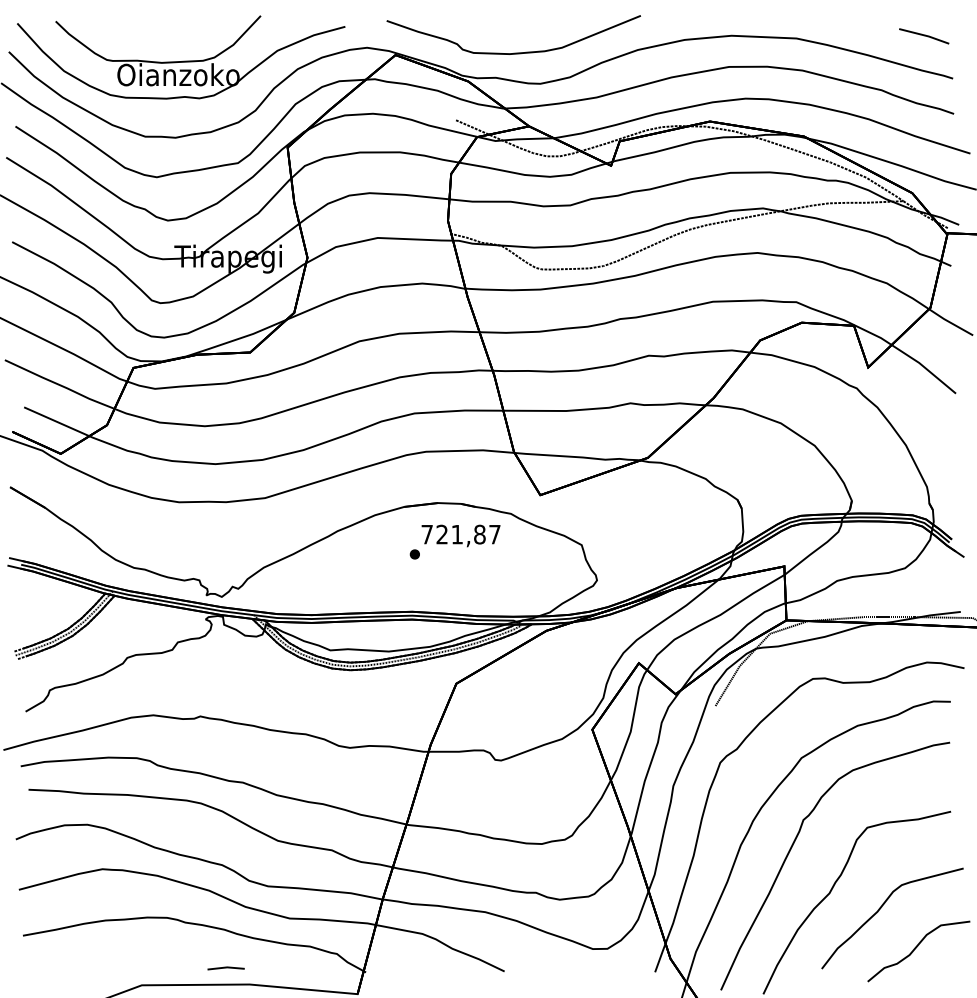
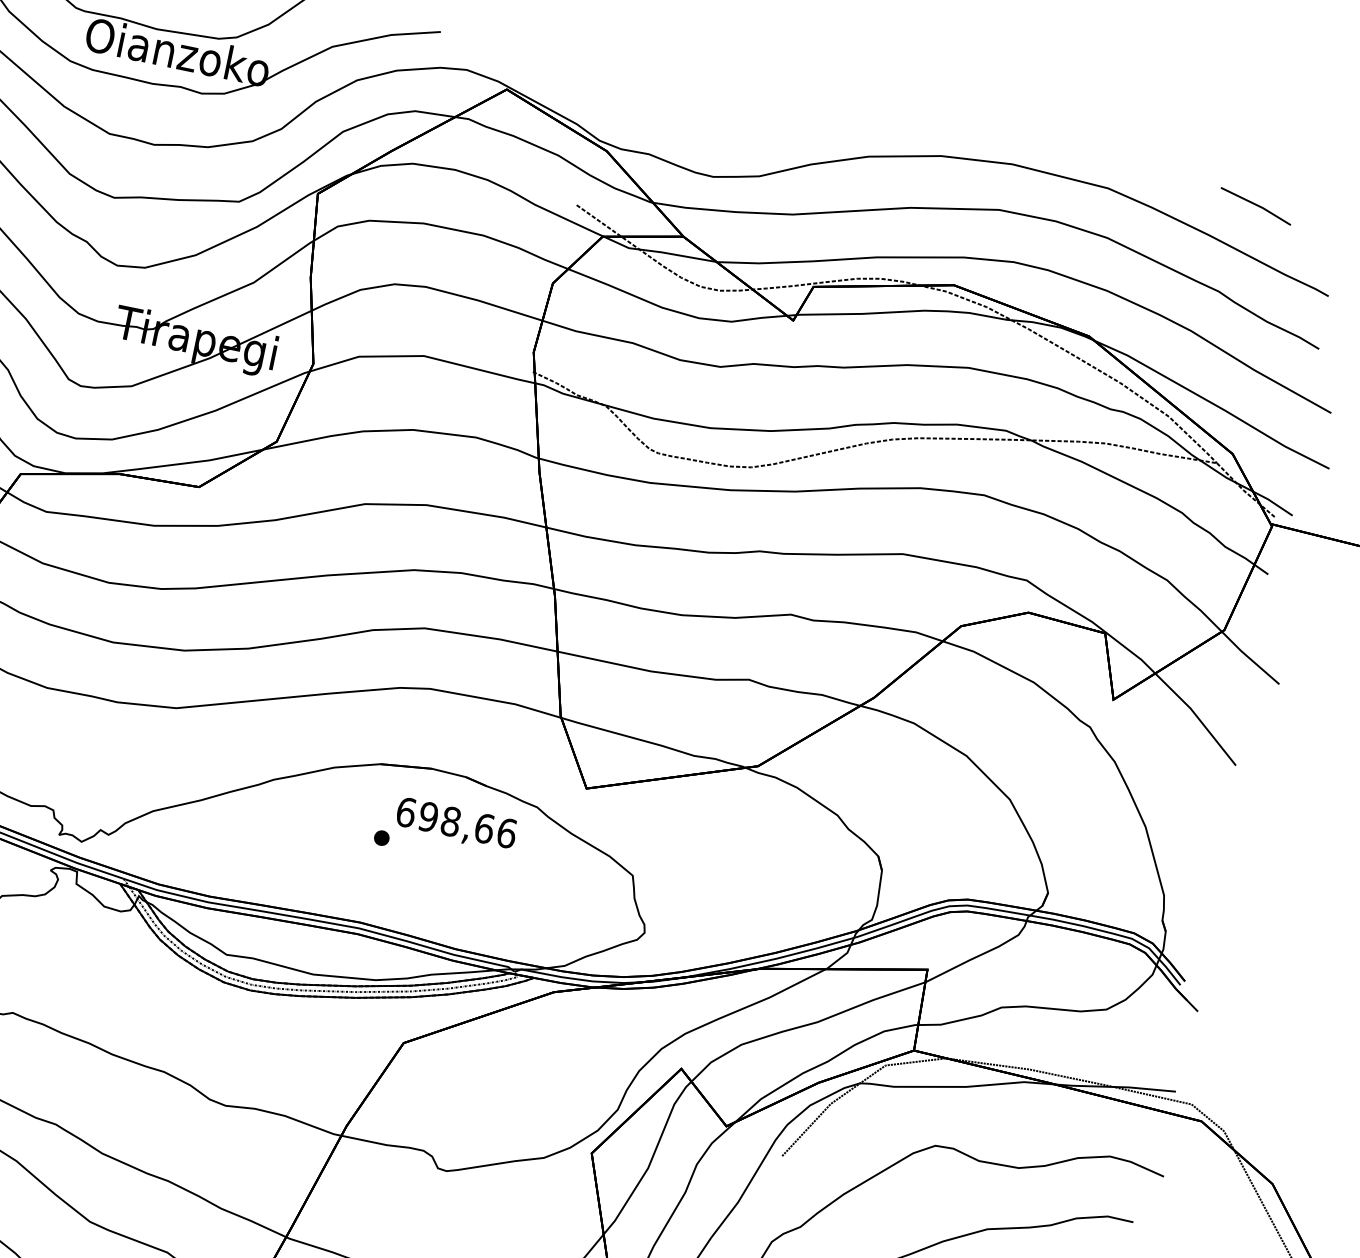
line: (924, 36) -> (1256, 206), moved
curve: (513, 52) -> (682, 122), removed
text: (460, 534) -> (455, 822), 721,87 -> 698,66

